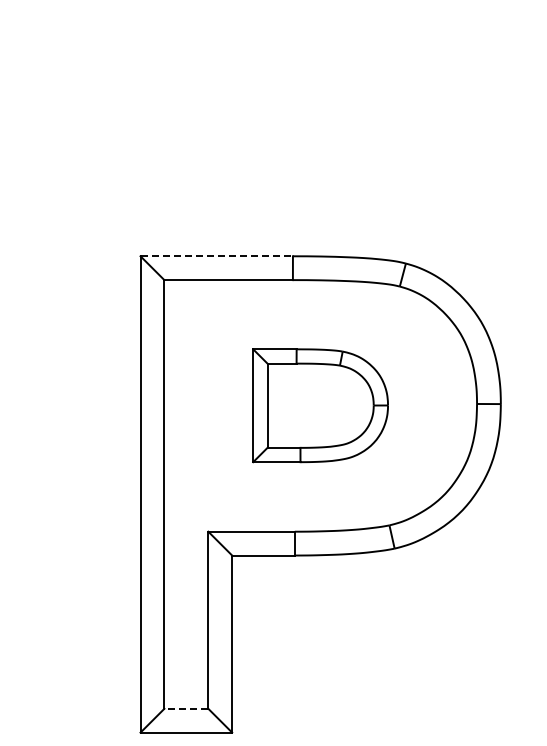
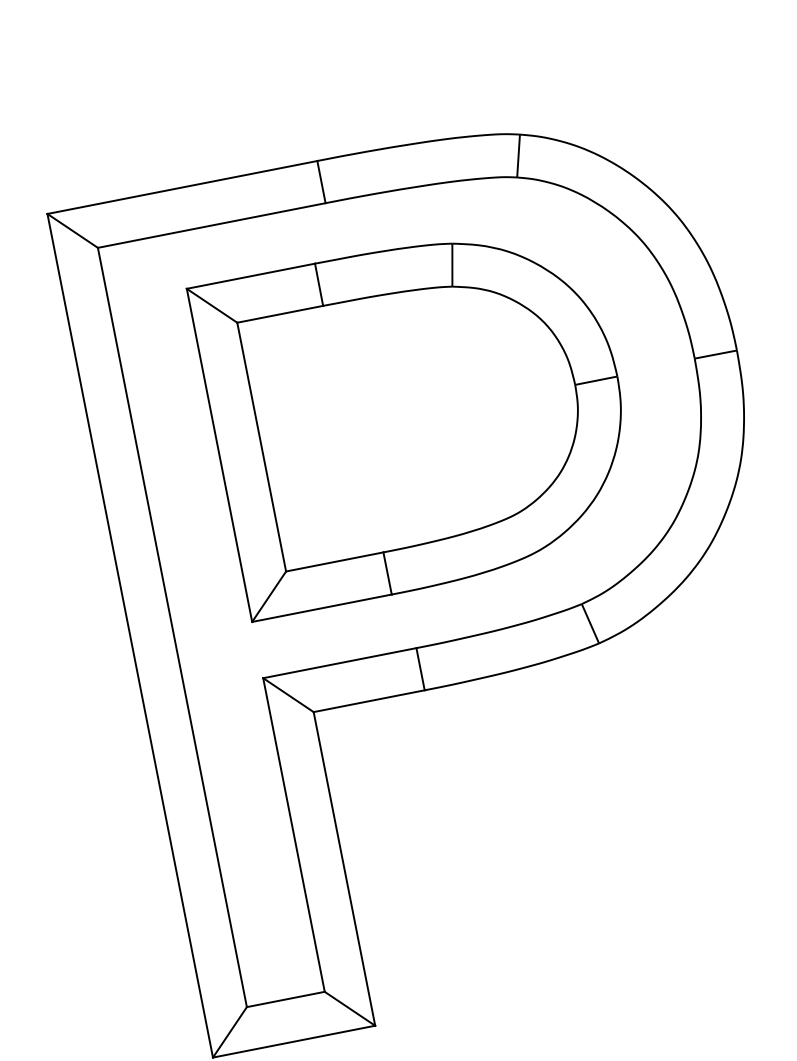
line: (217, 256) -> (183, 187), dashed -> solid
part: (320, 405) -> (417, 415), size x1.67
line: (186, 708) -> (285, 998), dashed -> solid

